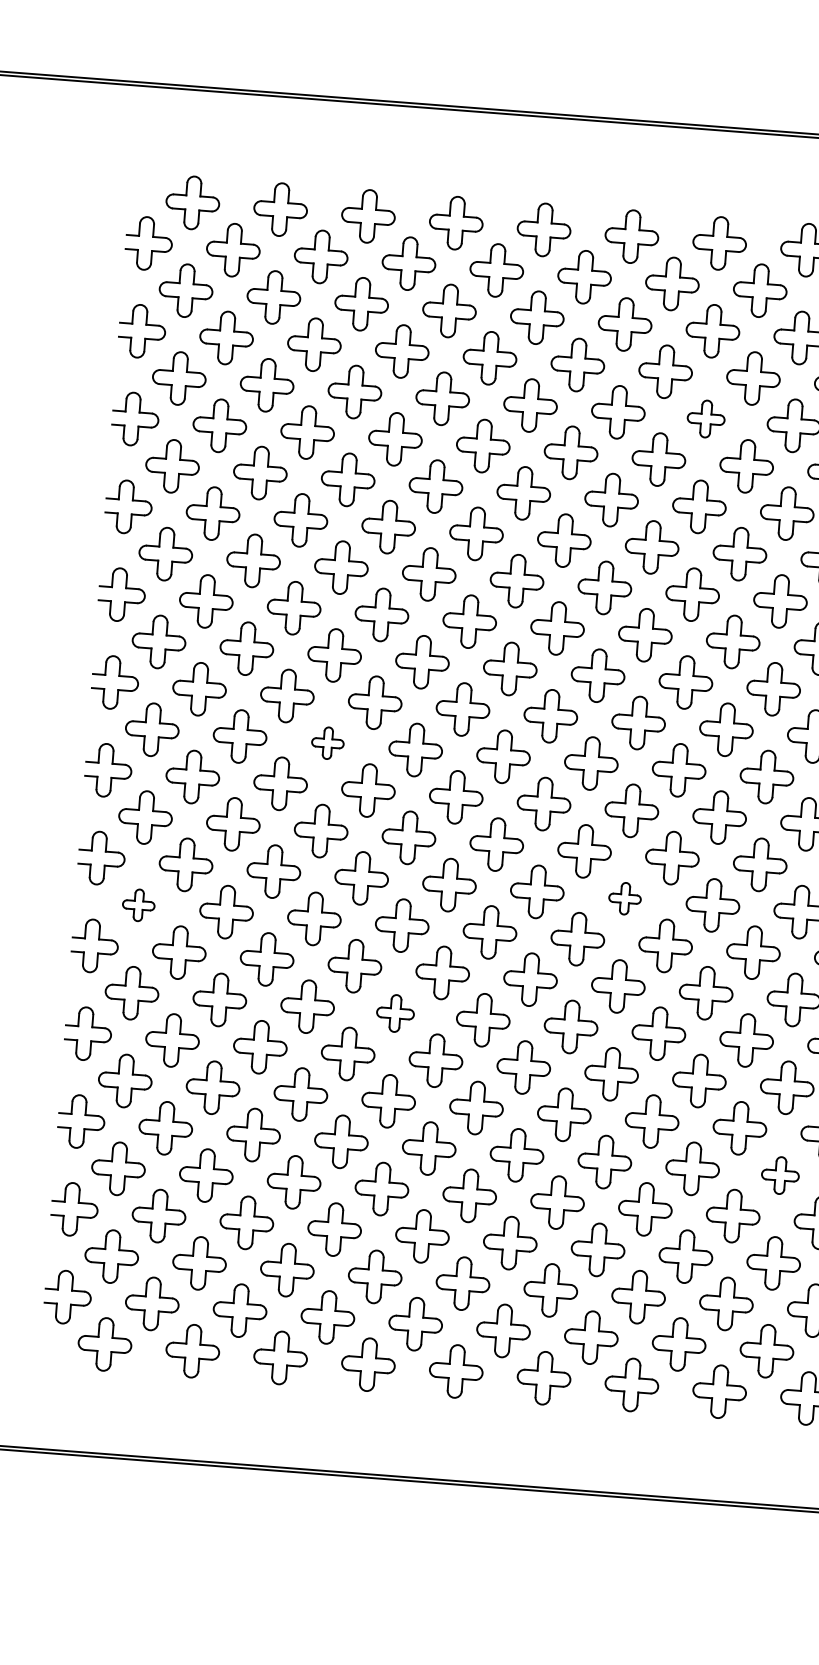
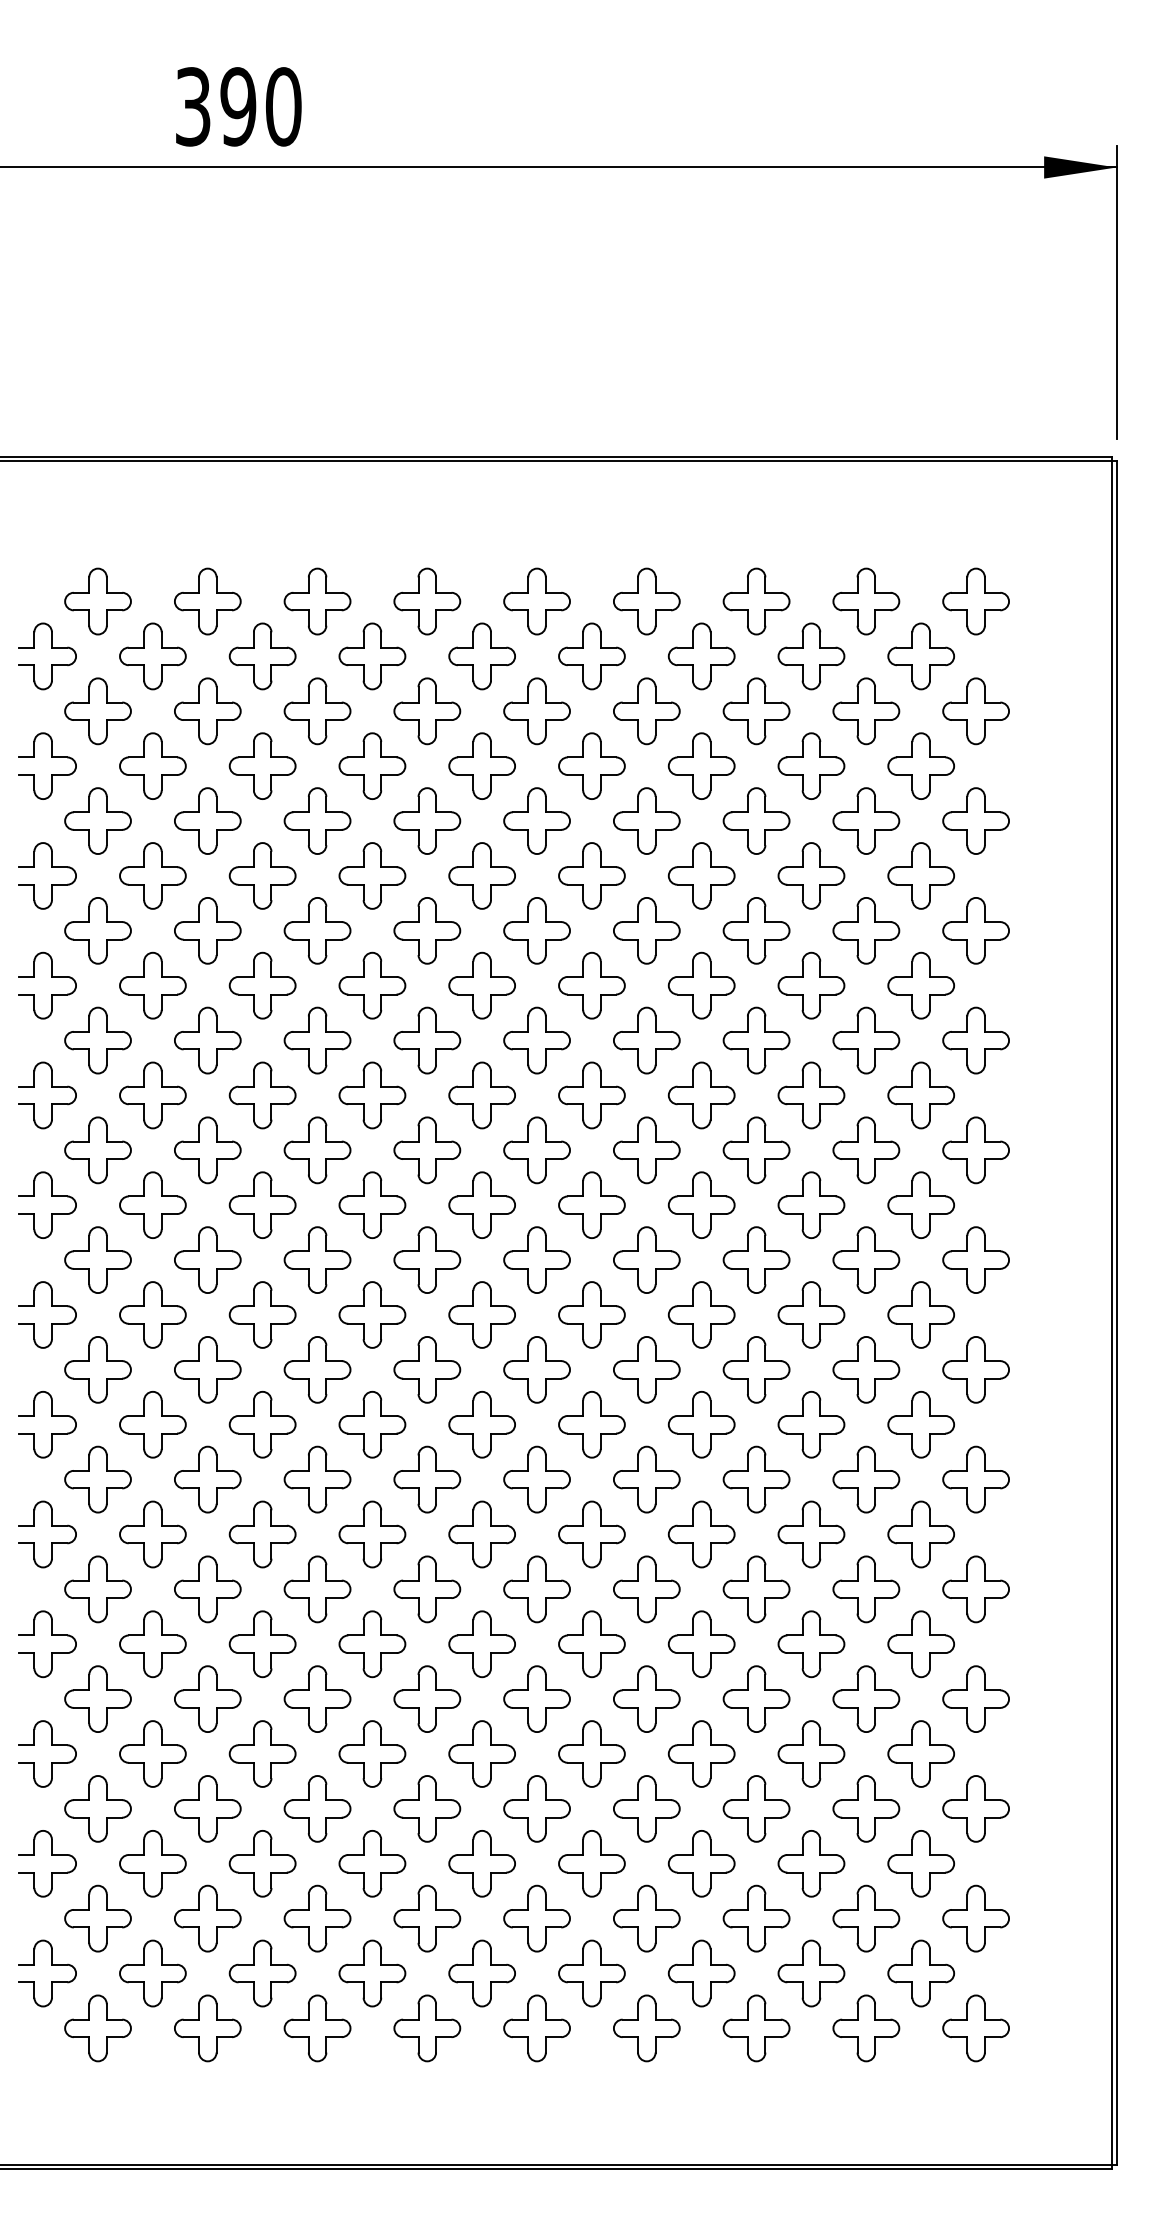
part: (706, 418) -> (756, 820), size x1.43
part: (327, 742) -> (317, 1259), size x1.67
part: (624, 898) -> (701, 1424), size x1.67
part: (138, 905) -> (97, 1479), size x1.67
part: (395, 1013) -> (427, 1589), size x1.43
part: (779, 1175) -> (920, 1753), size x1.43

